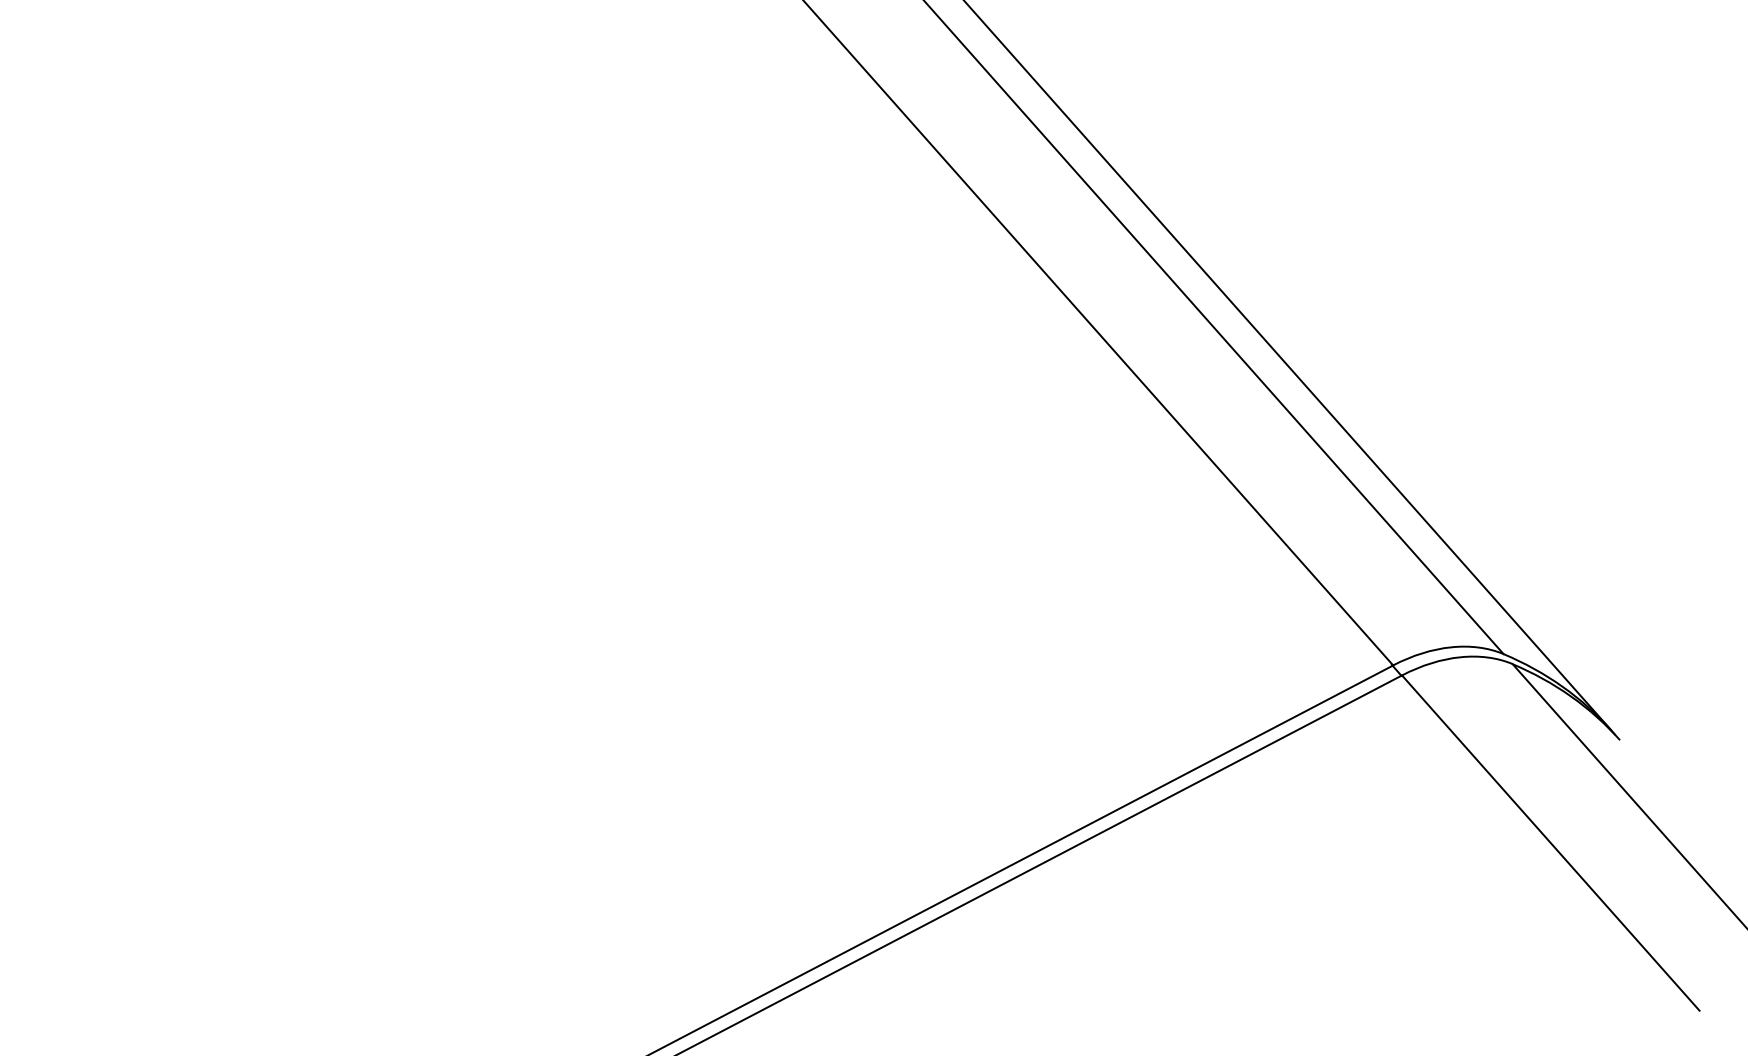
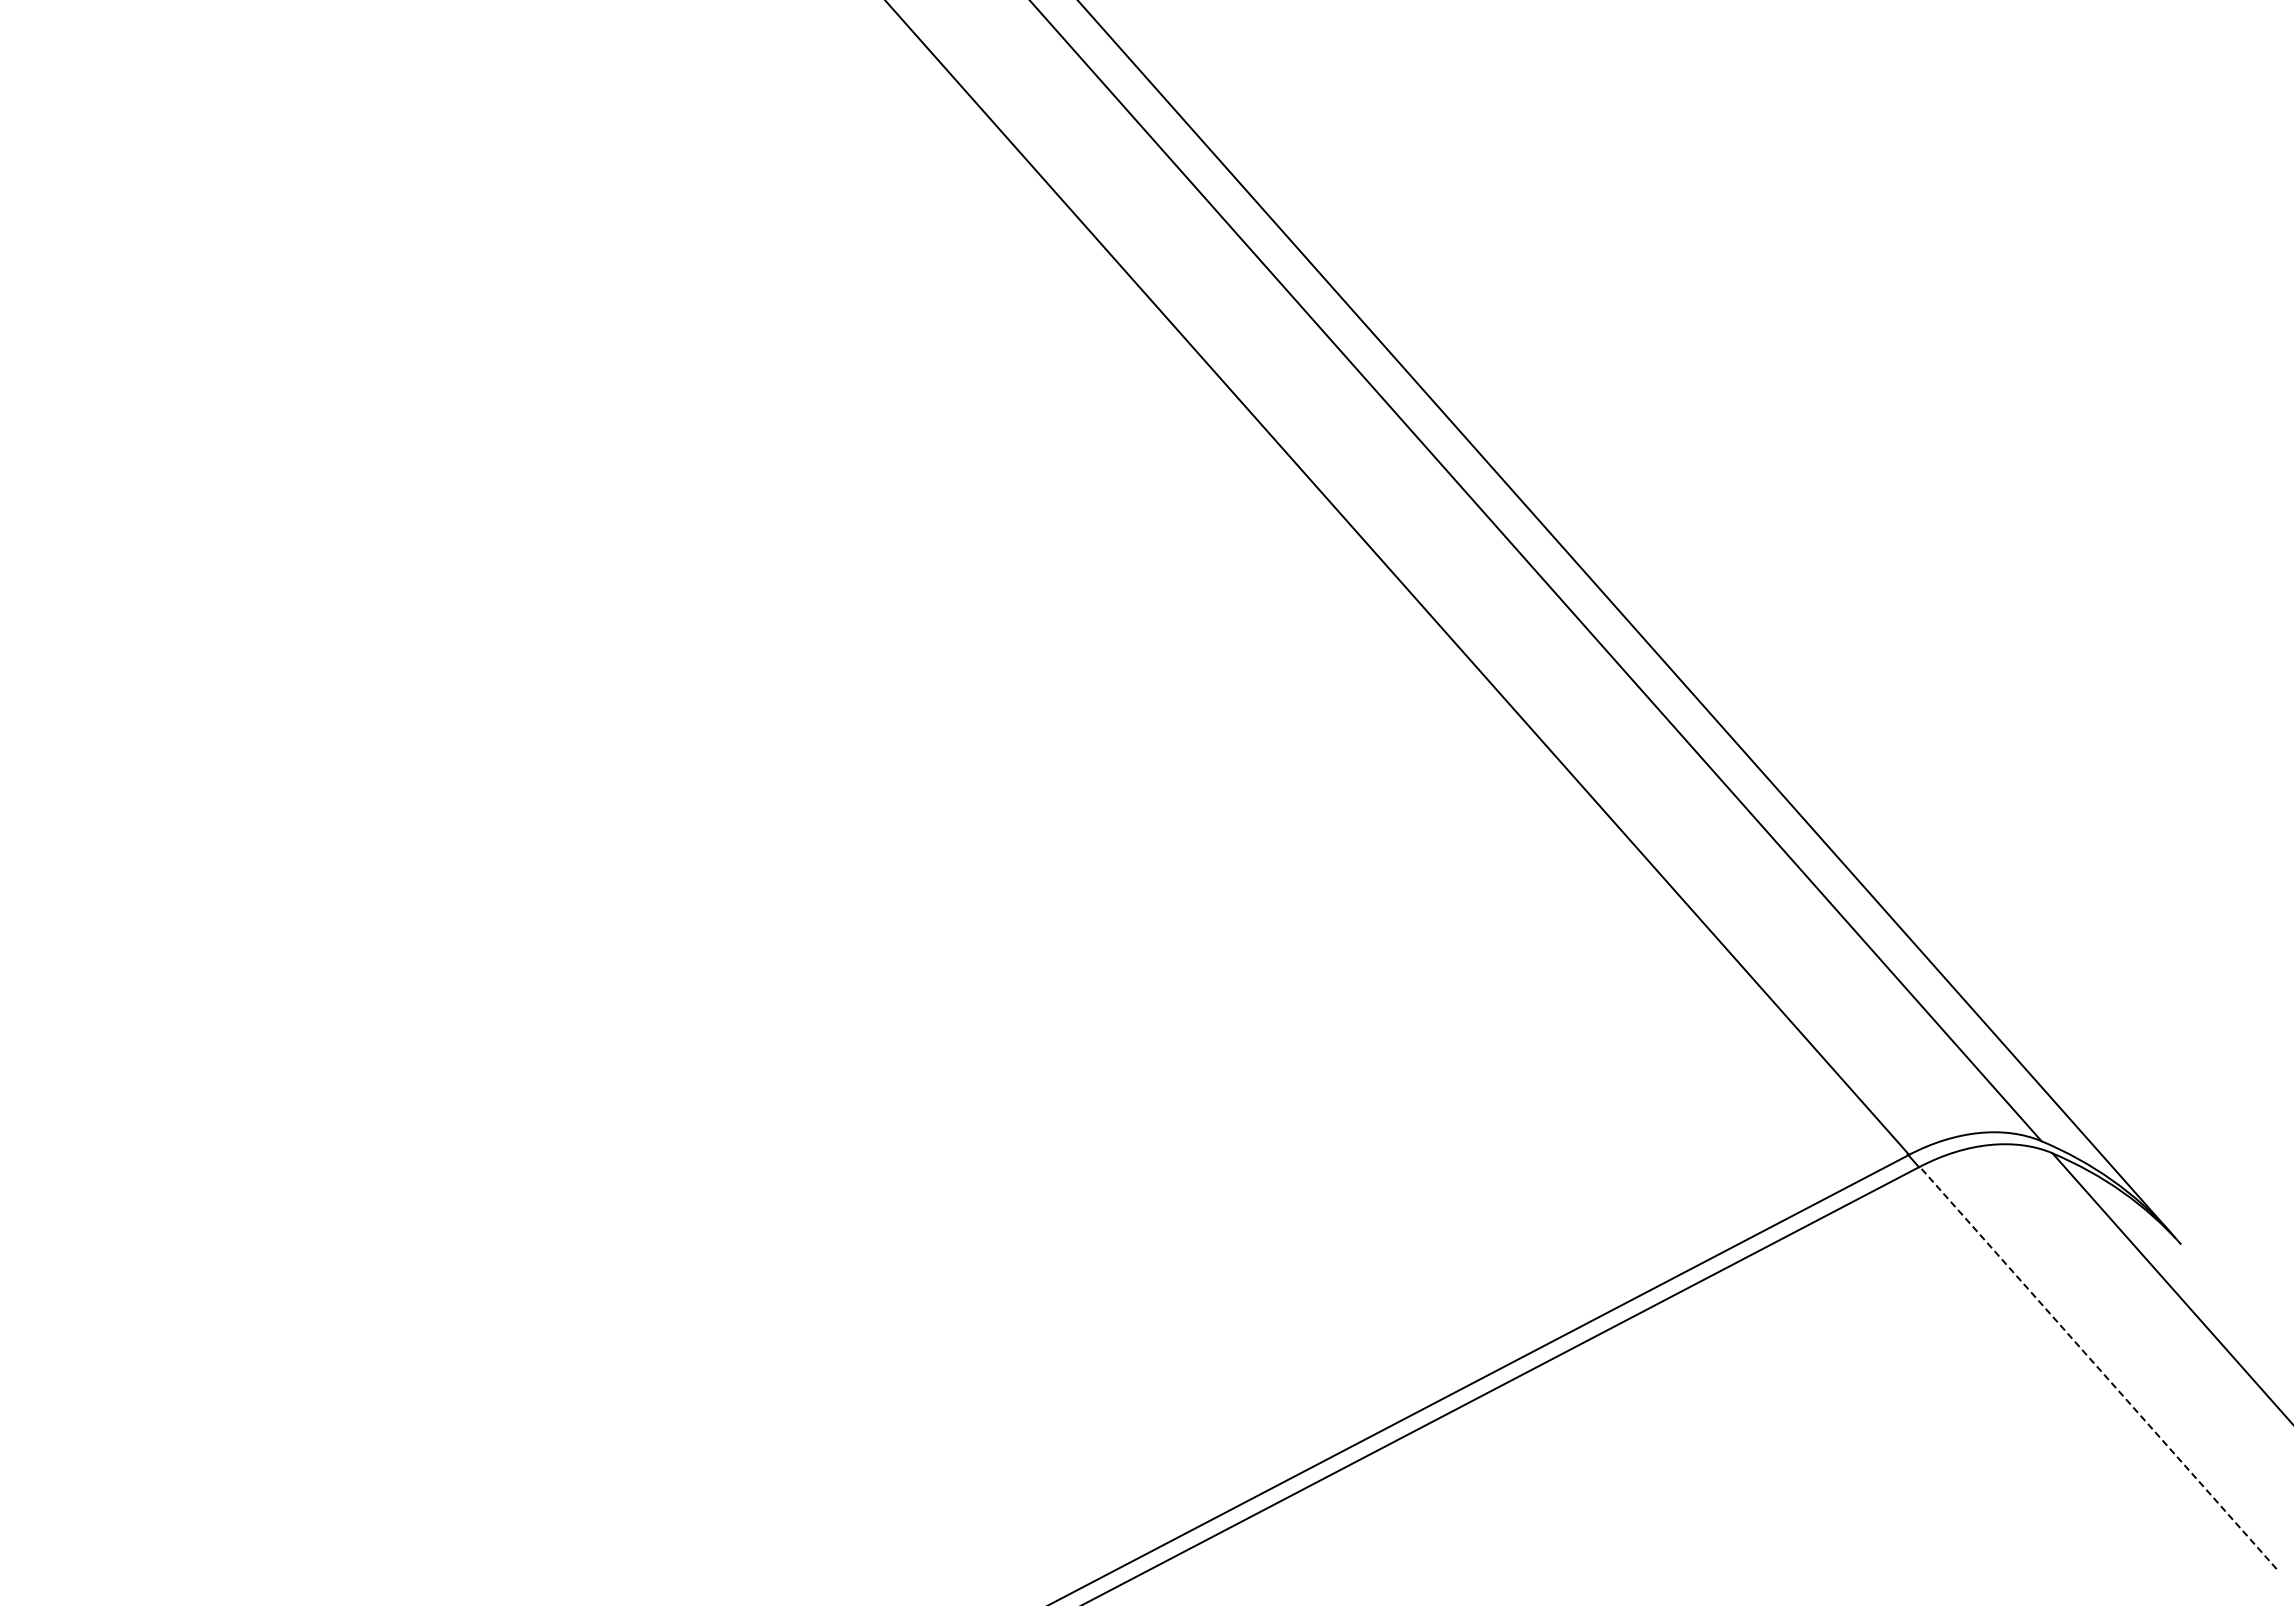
line: (1551, 842) -> (2098, 1367), solid -> dashed

